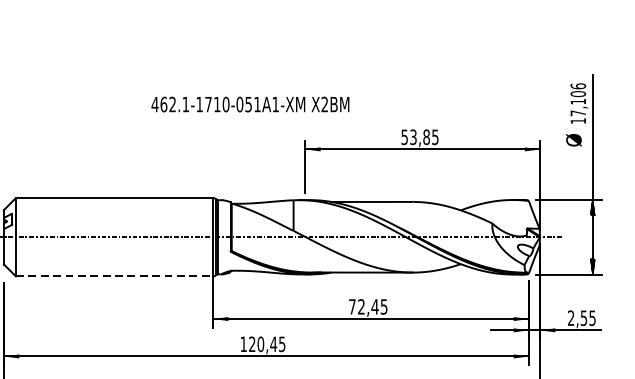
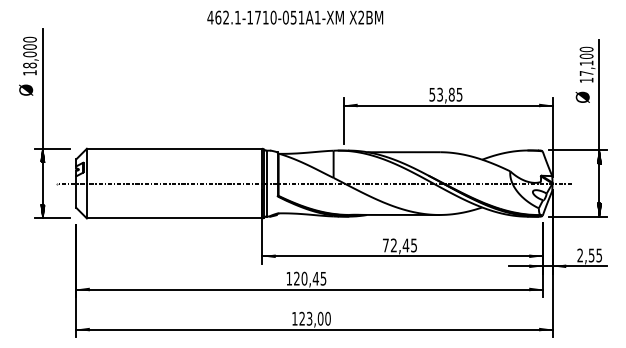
text: (578, 85) -> (586, 48), 17,106 -> 17,100
text: (250, 104) -> (295, 17), moved
line: (114, 276) -> (174, 218), dashed -> solid

